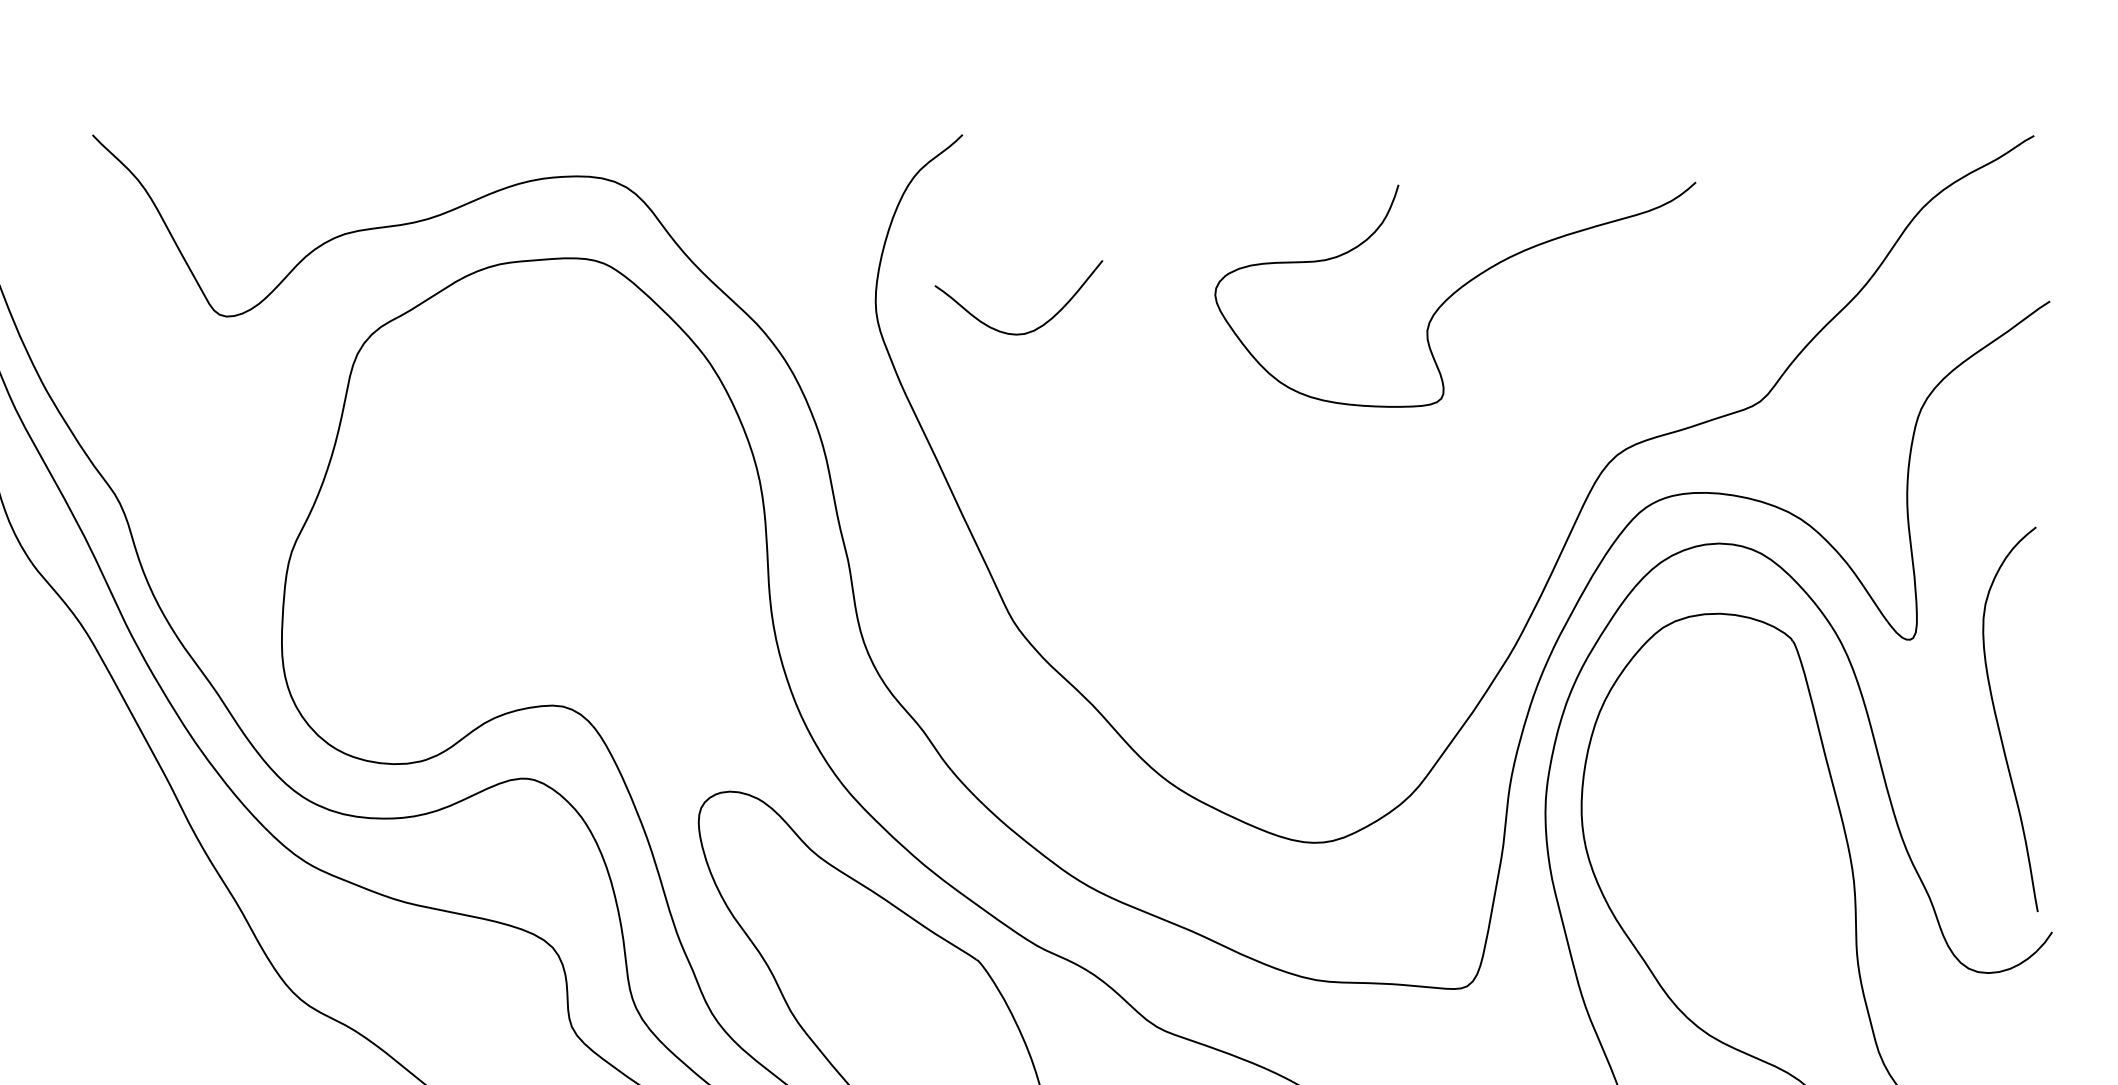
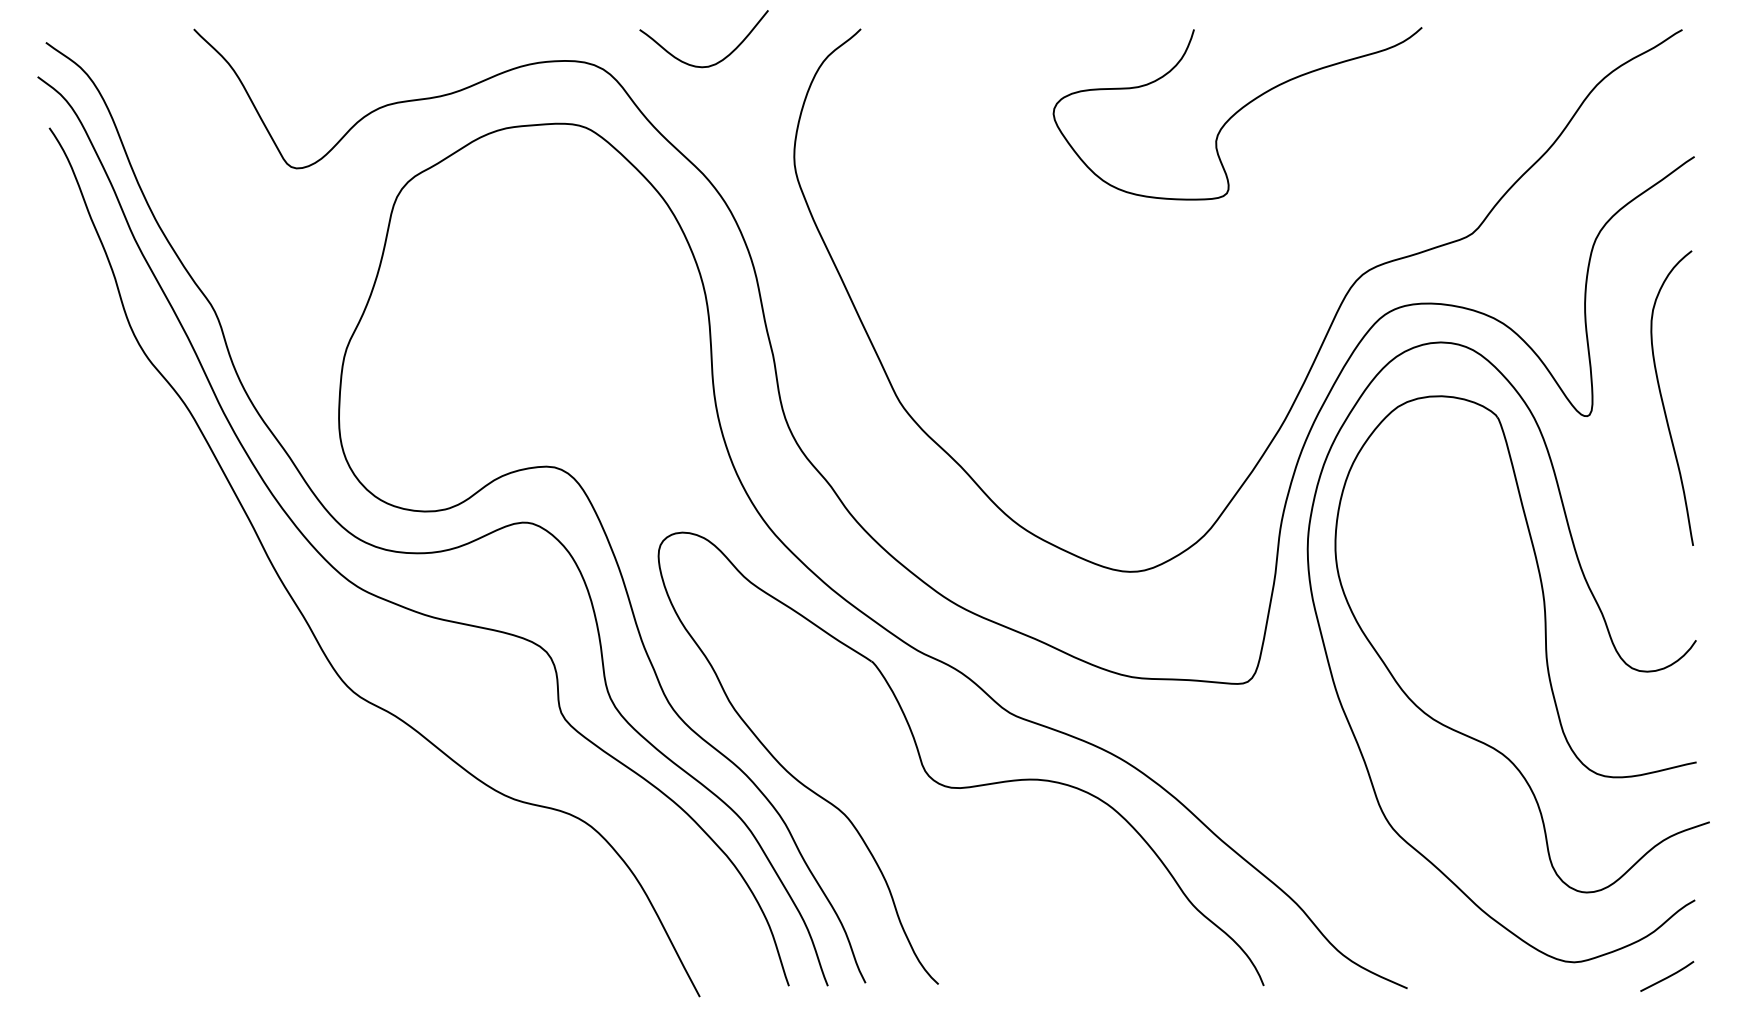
curve: (1455, 294) -> (1237, 113), moved
curve: (1028, 331) -> (711, 64), moved
curve: (1999, 722) -> (1663, 400), moved

